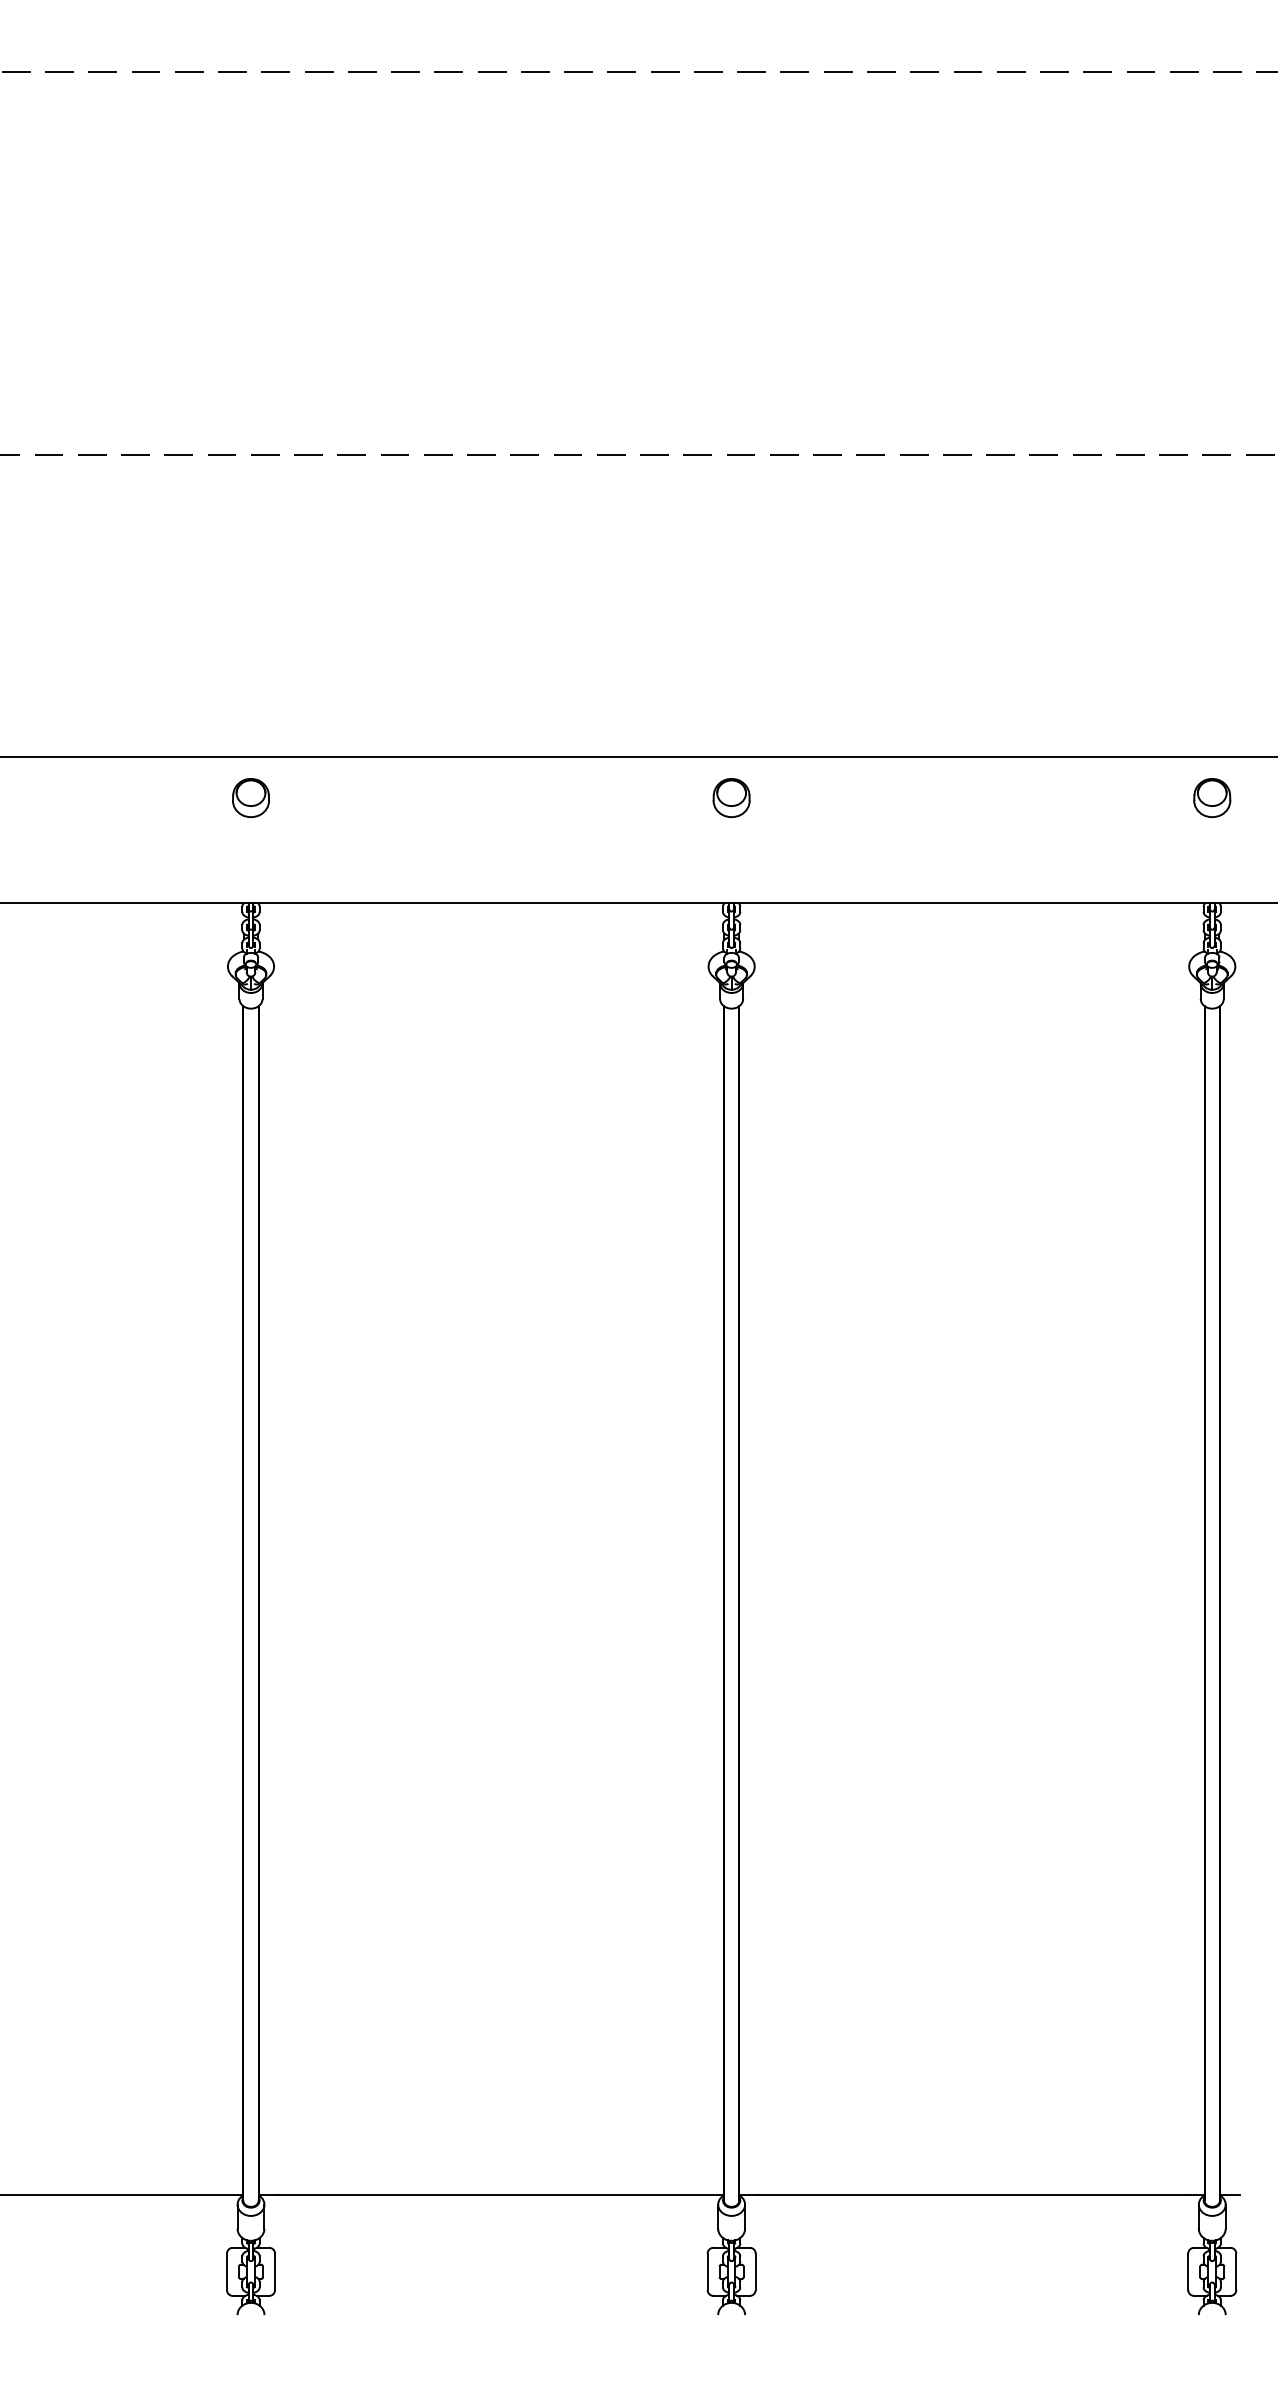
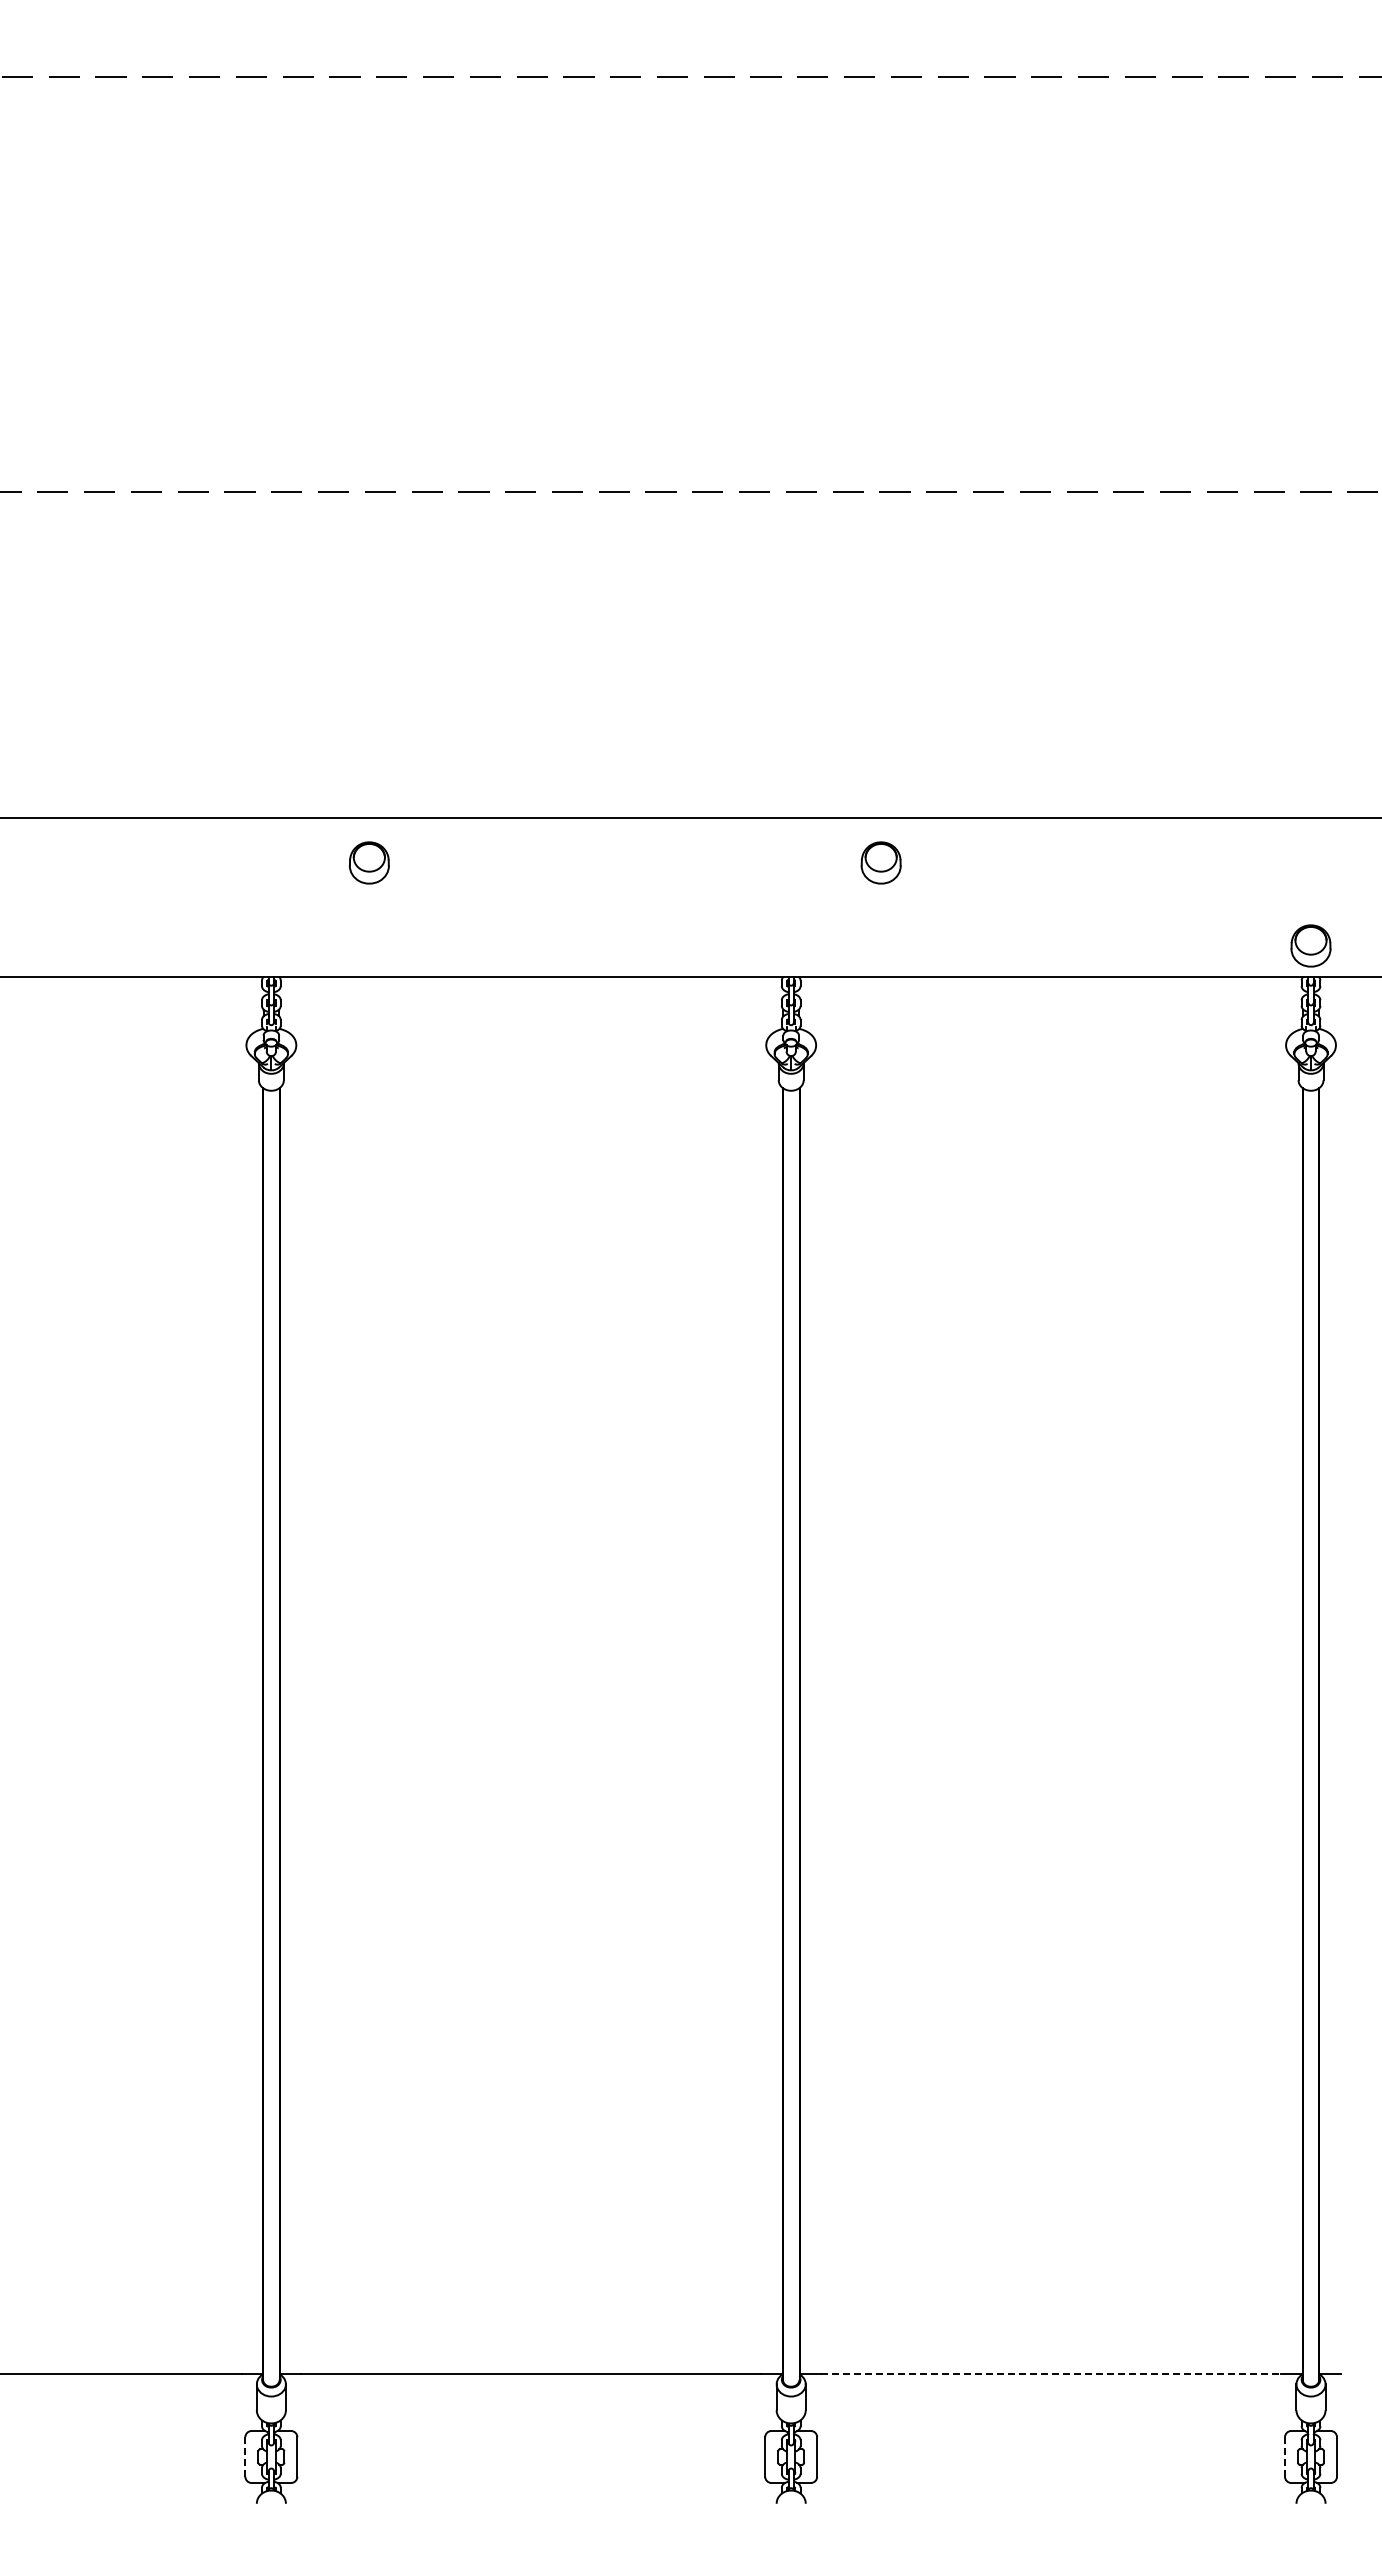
part: (251, 797) -> (369, 862), moved
part: (730, 797) -> (880, 862), moved
part: (1211, 797) -> (1310, 945), moved
line: (972, 2194) -> (1051, 2373), solid -> dashed
line: (227, 2272) -> (245, 2457), solid -> dashed
line: (1188, 2272) -> (1285, 2457), solid -> dashed

